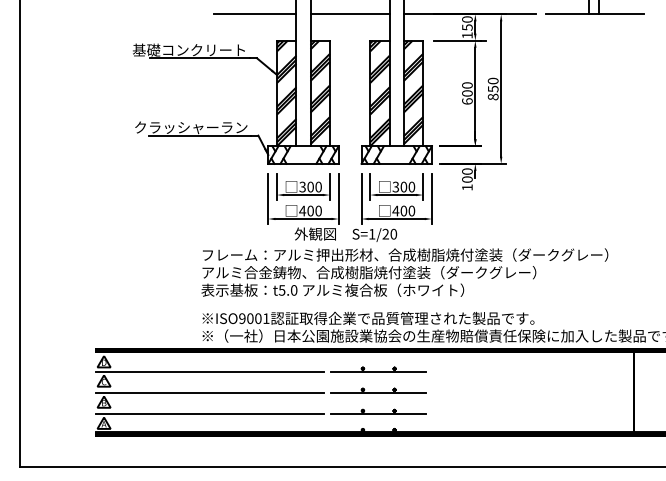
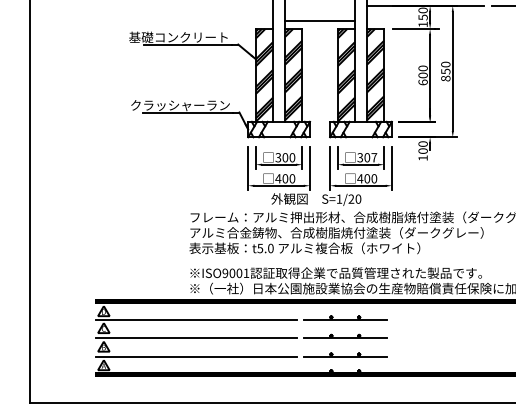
line: (254, 14) -> (236, 6), removed
line: (349, 14) -> (319, 21), moved
text: (411, 186) -> (373, 157), 300 -> 307

